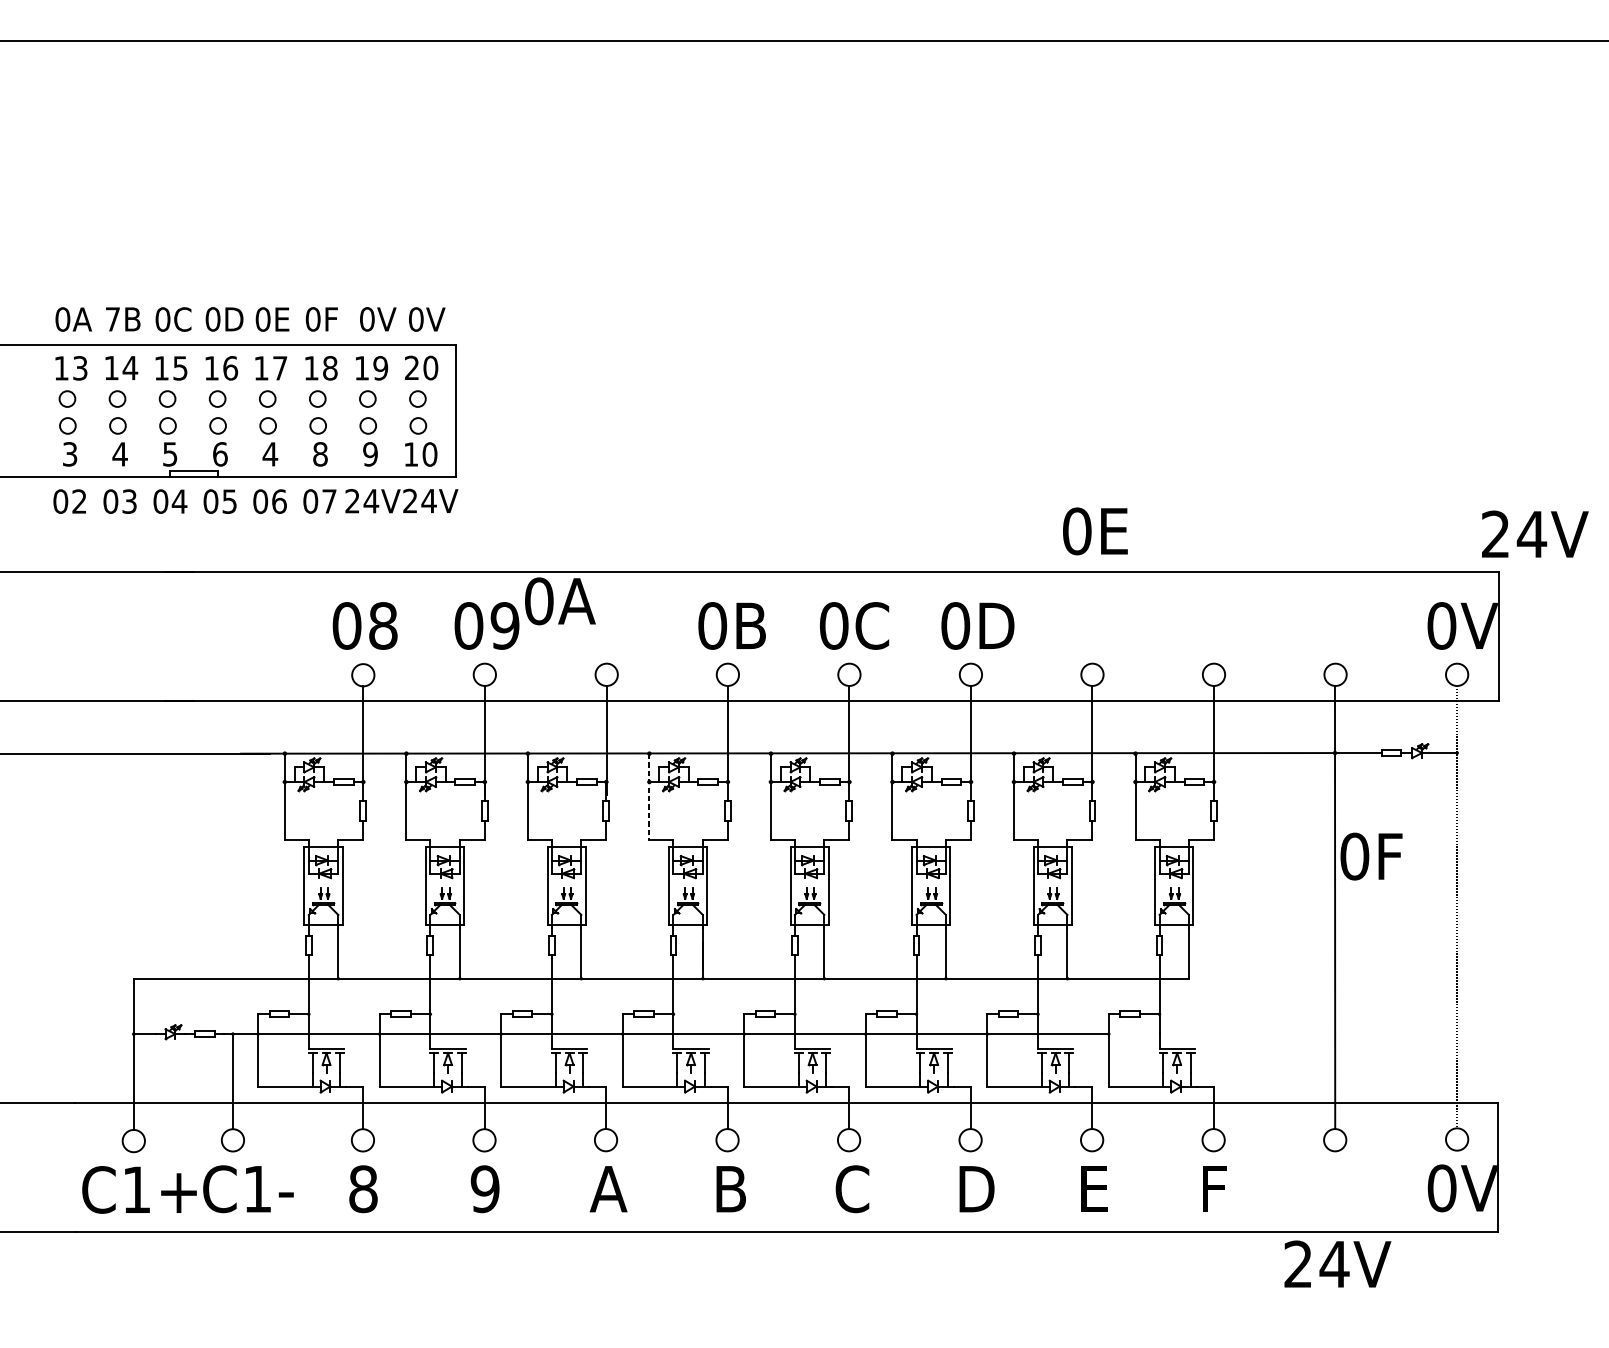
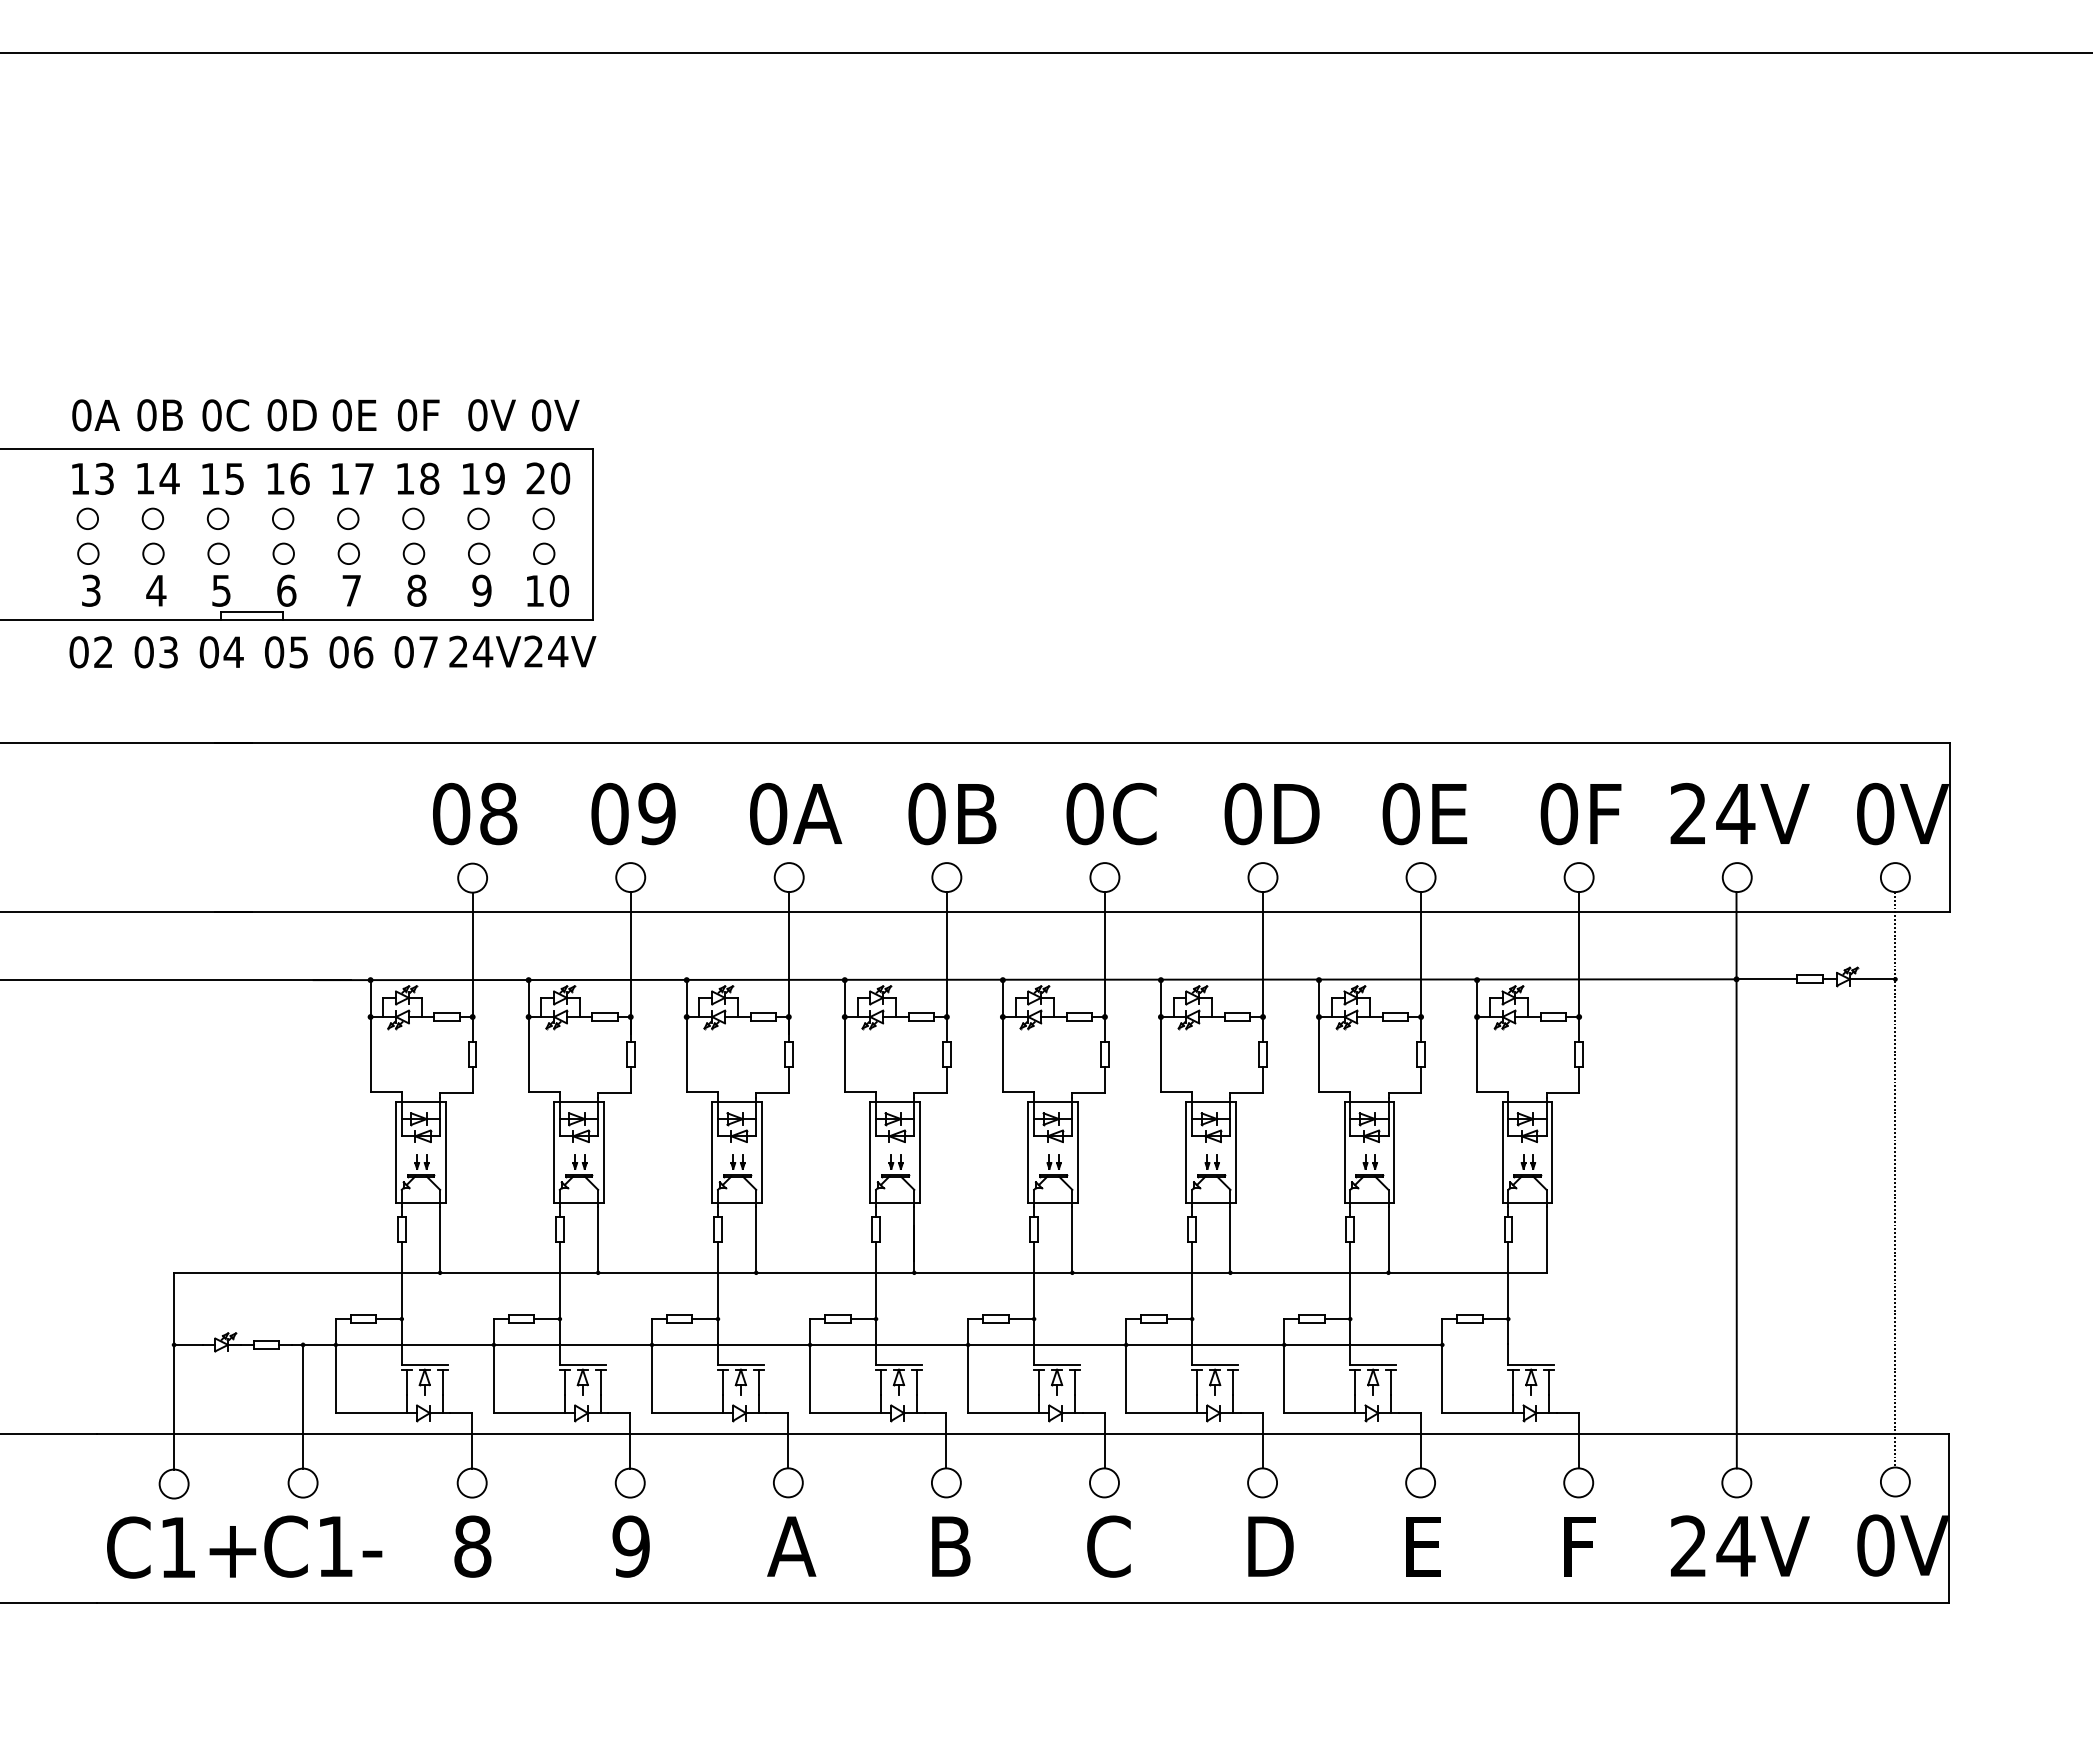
text: (112, 319) -> (146, 415), 7B -> 0B
text: (270, 454) -> (351, 590), 4 -> 7
text: (1095, 531) -> (1424, 814), moved
text: (1534, 534) -> (1739, 813), moved
text: (560, 601) -> (796, 814), moved
line: (649, 797) -> (844, 1036), dashed -> solid
text: (1371, 856) -> (1580, 814), moved
text: (1338, 1263) -> (1740, 1545), moved

